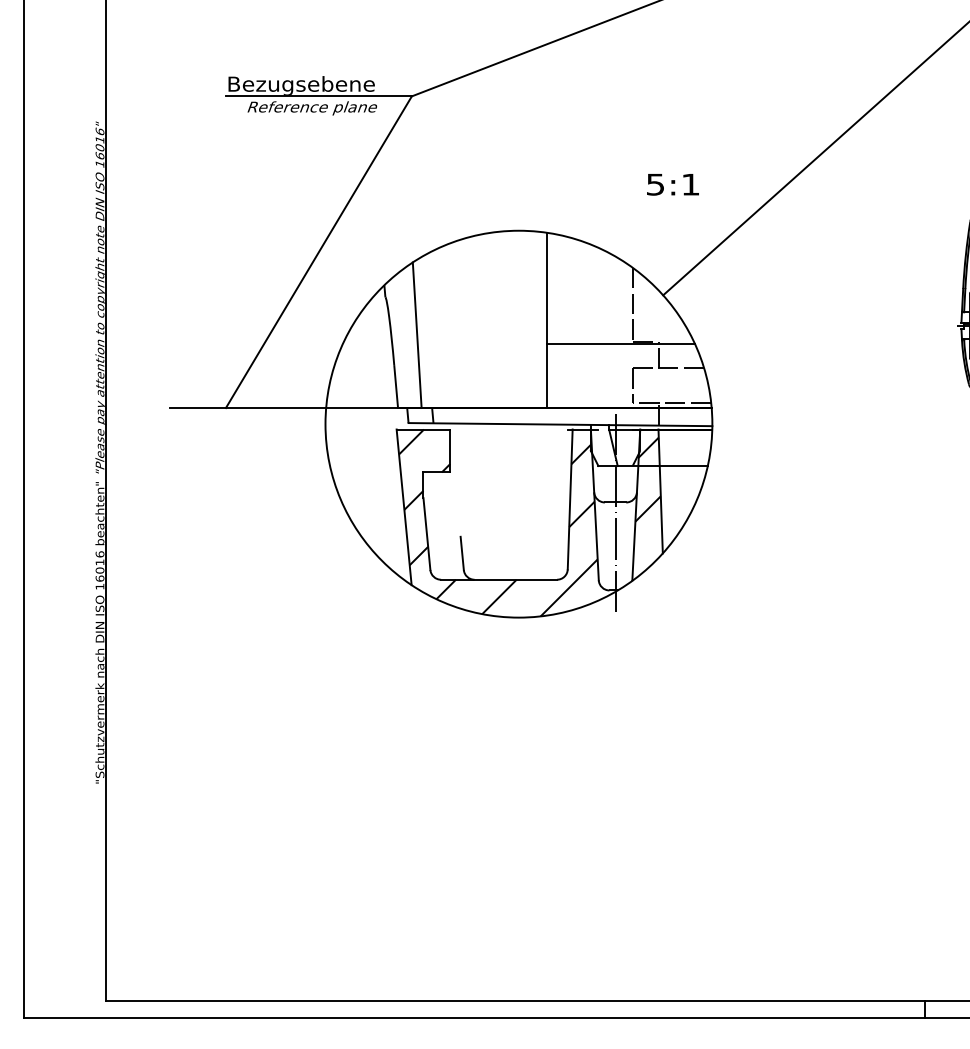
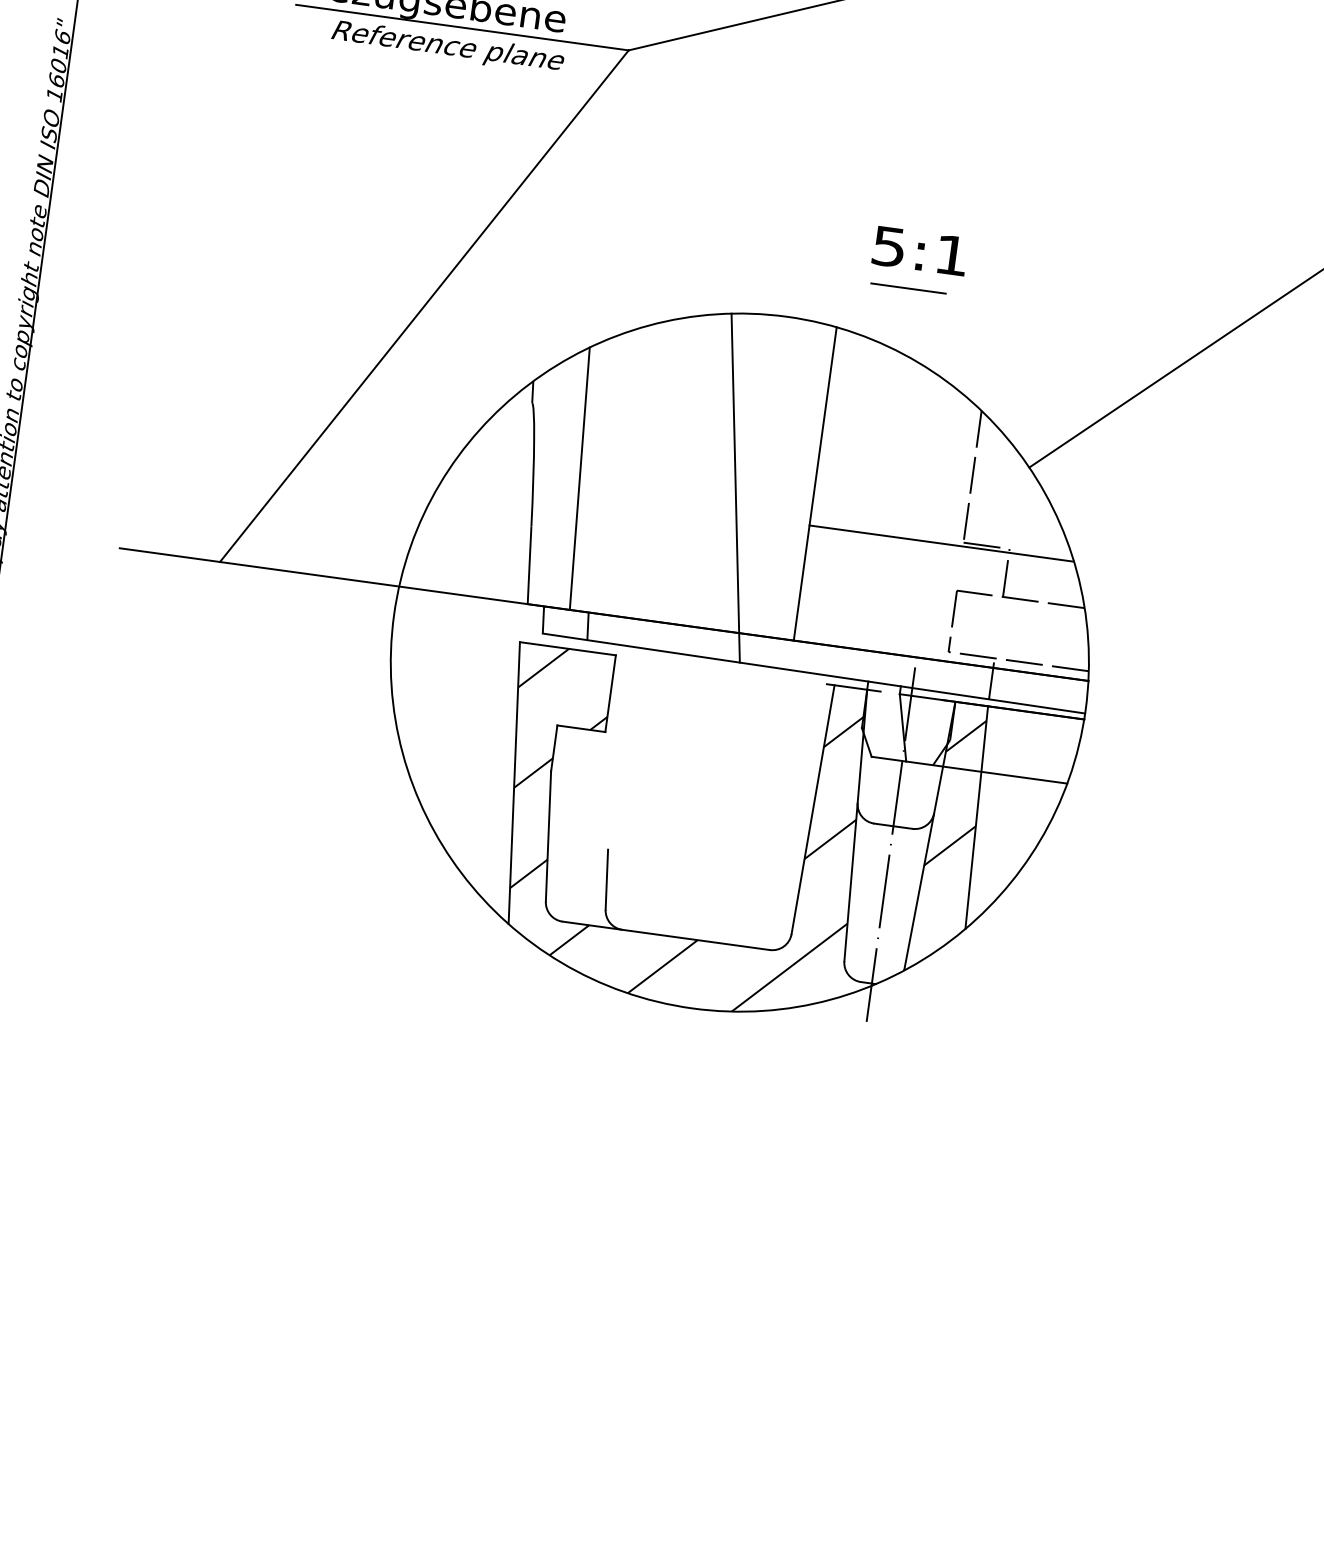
text: (672, 184) -> (919, 250), moved
line: (583, 206) -> (908, 289), added
line: (503, 328) -> (735, 487), added

